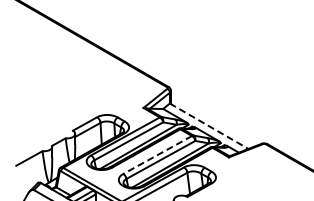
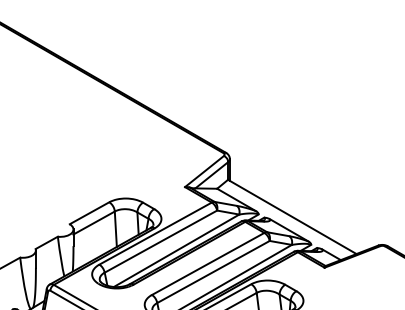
line: (209, 126) -> (292, 217), dashed -> solid
line: (157, 155) -> (207, 264), dashed -> solid

